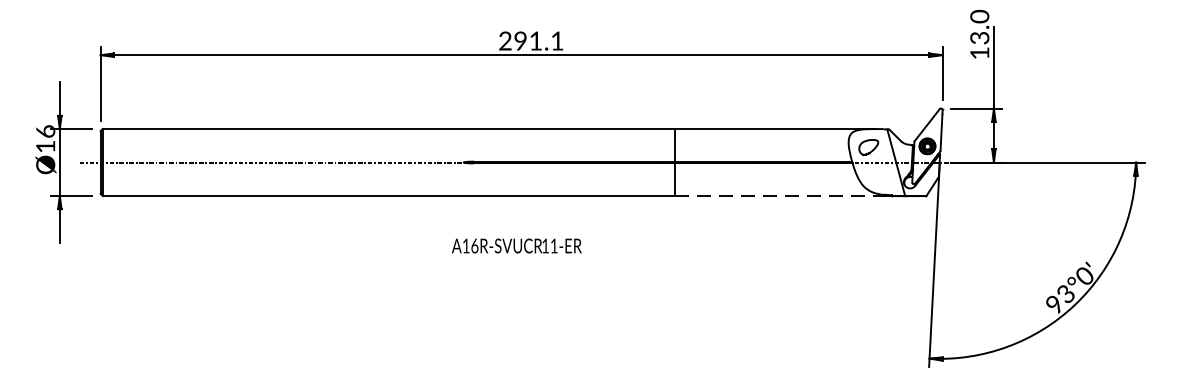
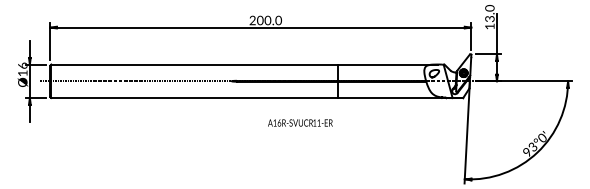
text: (539, 41) -> (269, 20), 291.1 -> 200.0
line: (780, 194) -> (390, 97), dashed -> solid
text: (517, 244) -> (300, 122), moved

